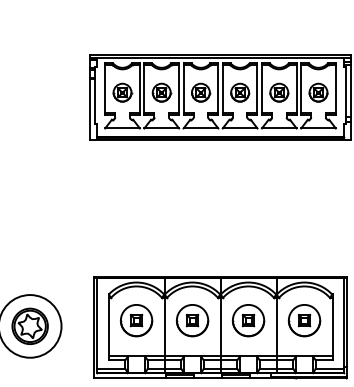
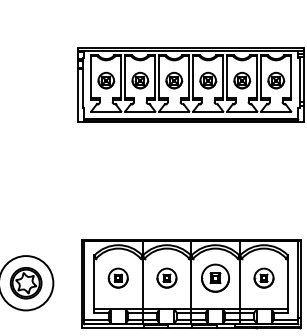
part: (135, 319) -> (117, 277), size x0.7
part: (191, 319) -> (166, 277), size x0.7
part: (303, 319) -> (263, 277), size x0.7

